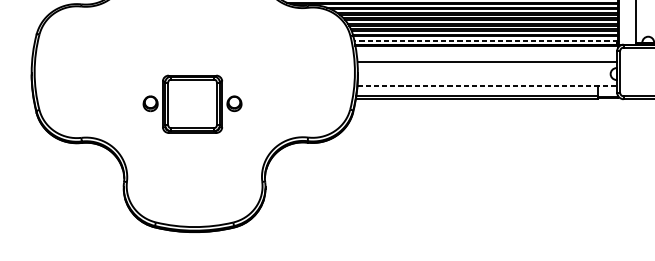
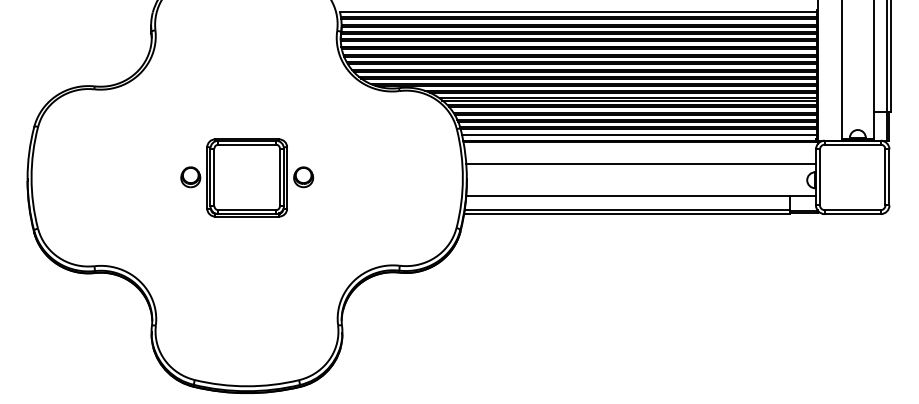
line: (485, 40) -> (638, 135), dashed -> solid
line: (487, 86) -> (641, 196), dashed -> solid
part: (192, 103) -> (247, 177), moved

